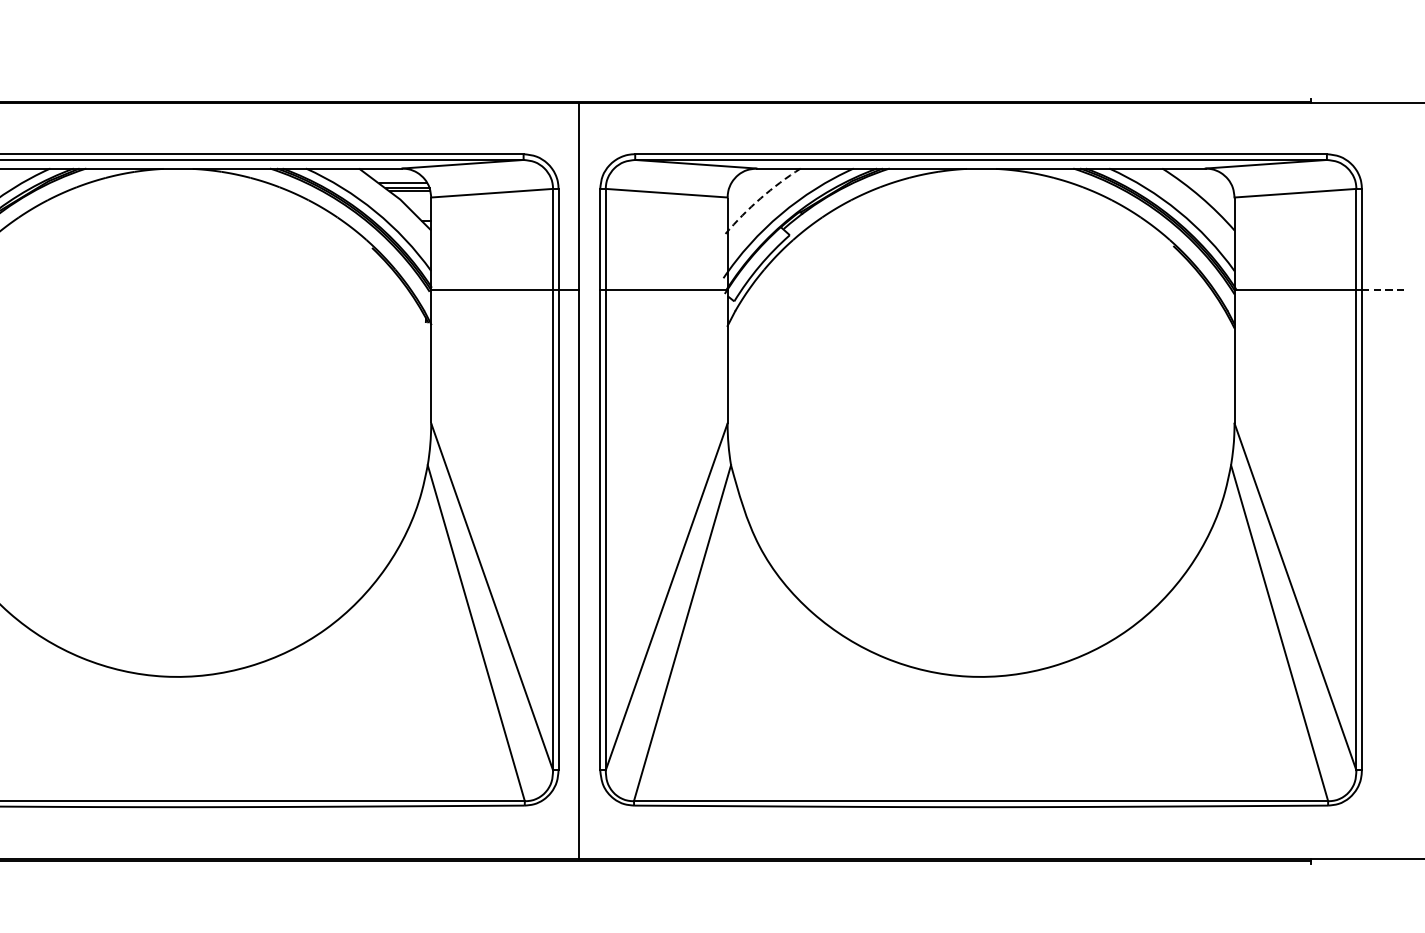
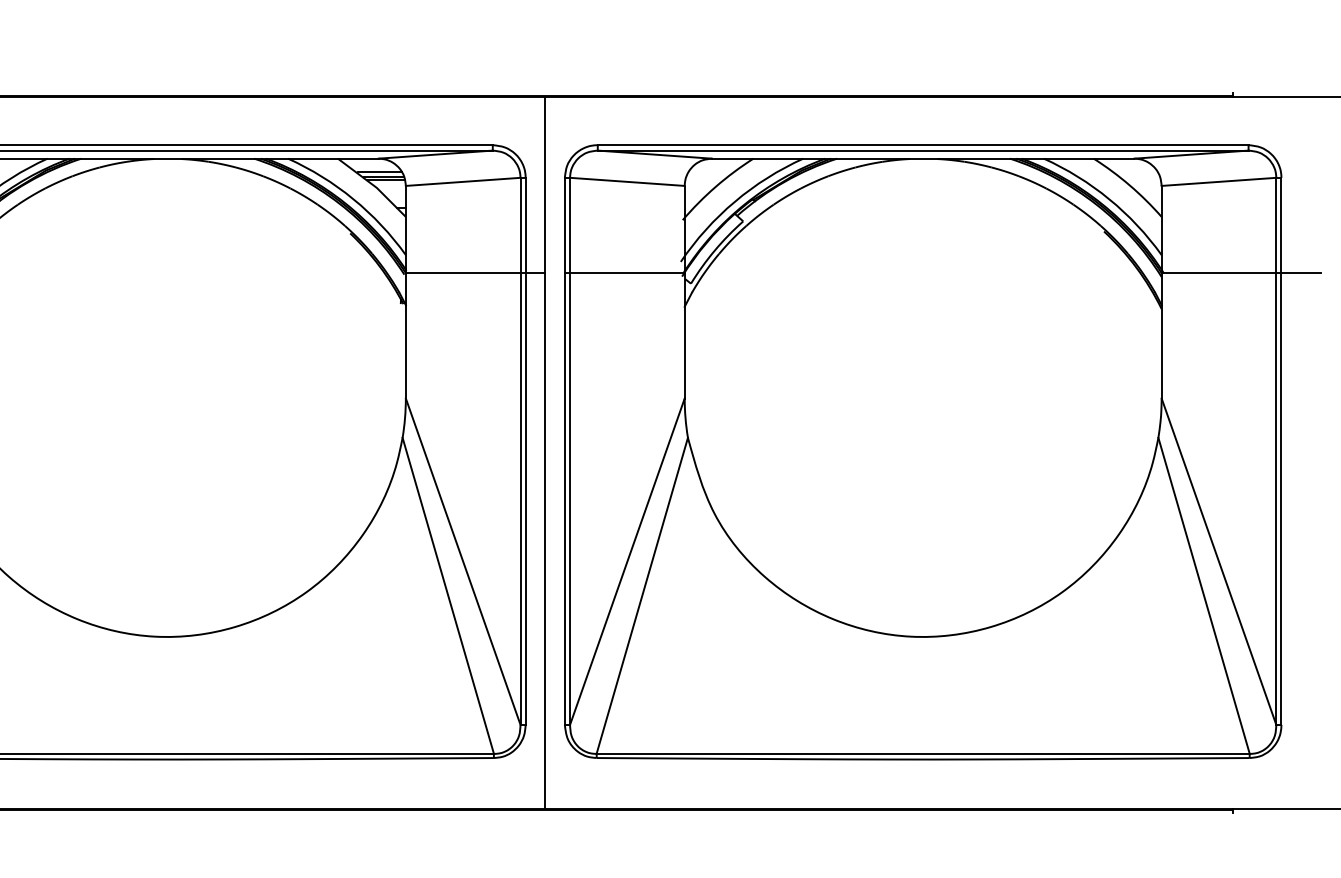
arc: (760, 198) -> (715, 186), dashed -> solid
line: (1383, 290) -> (1301, 273), dashed -> solid

